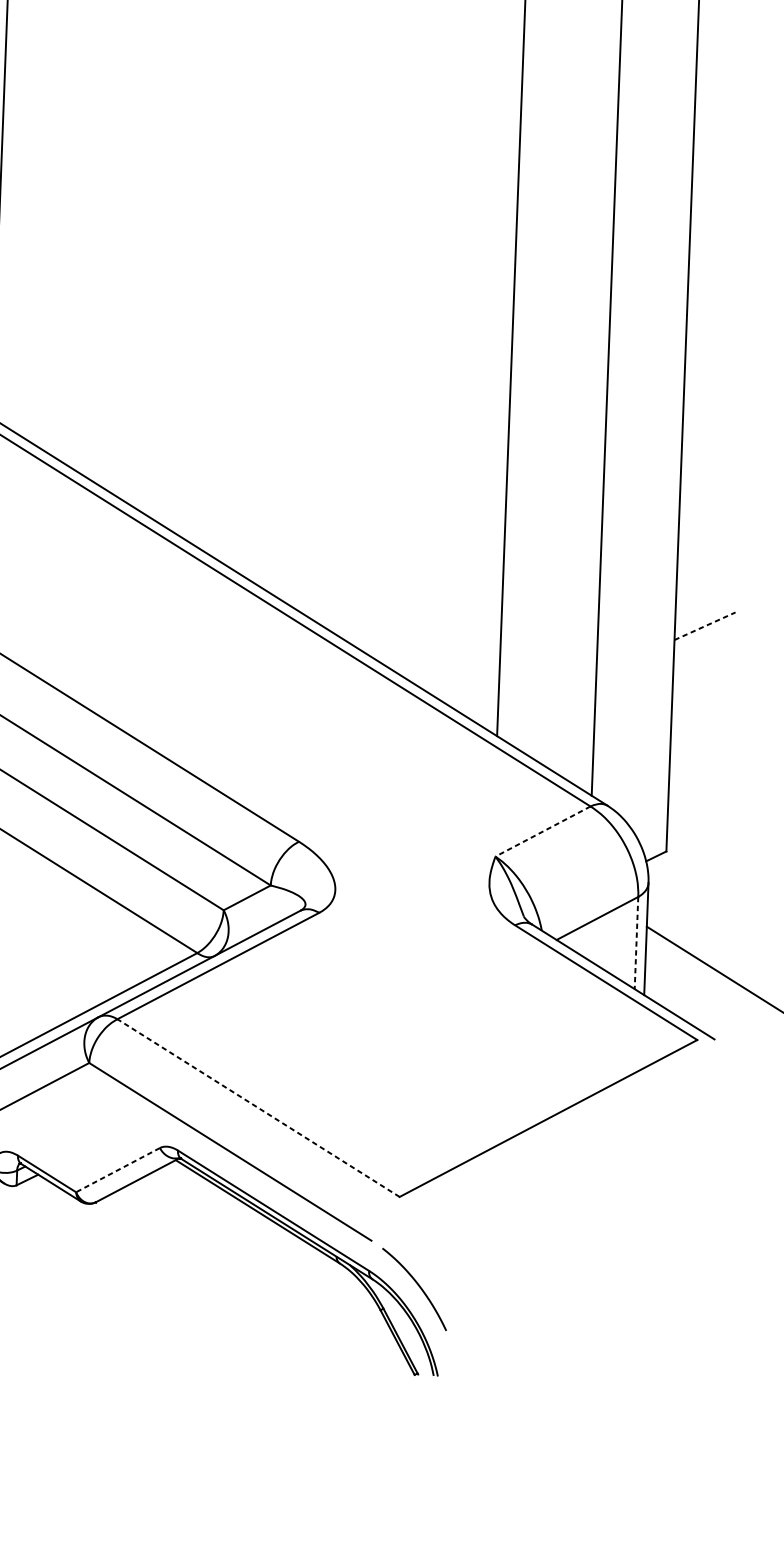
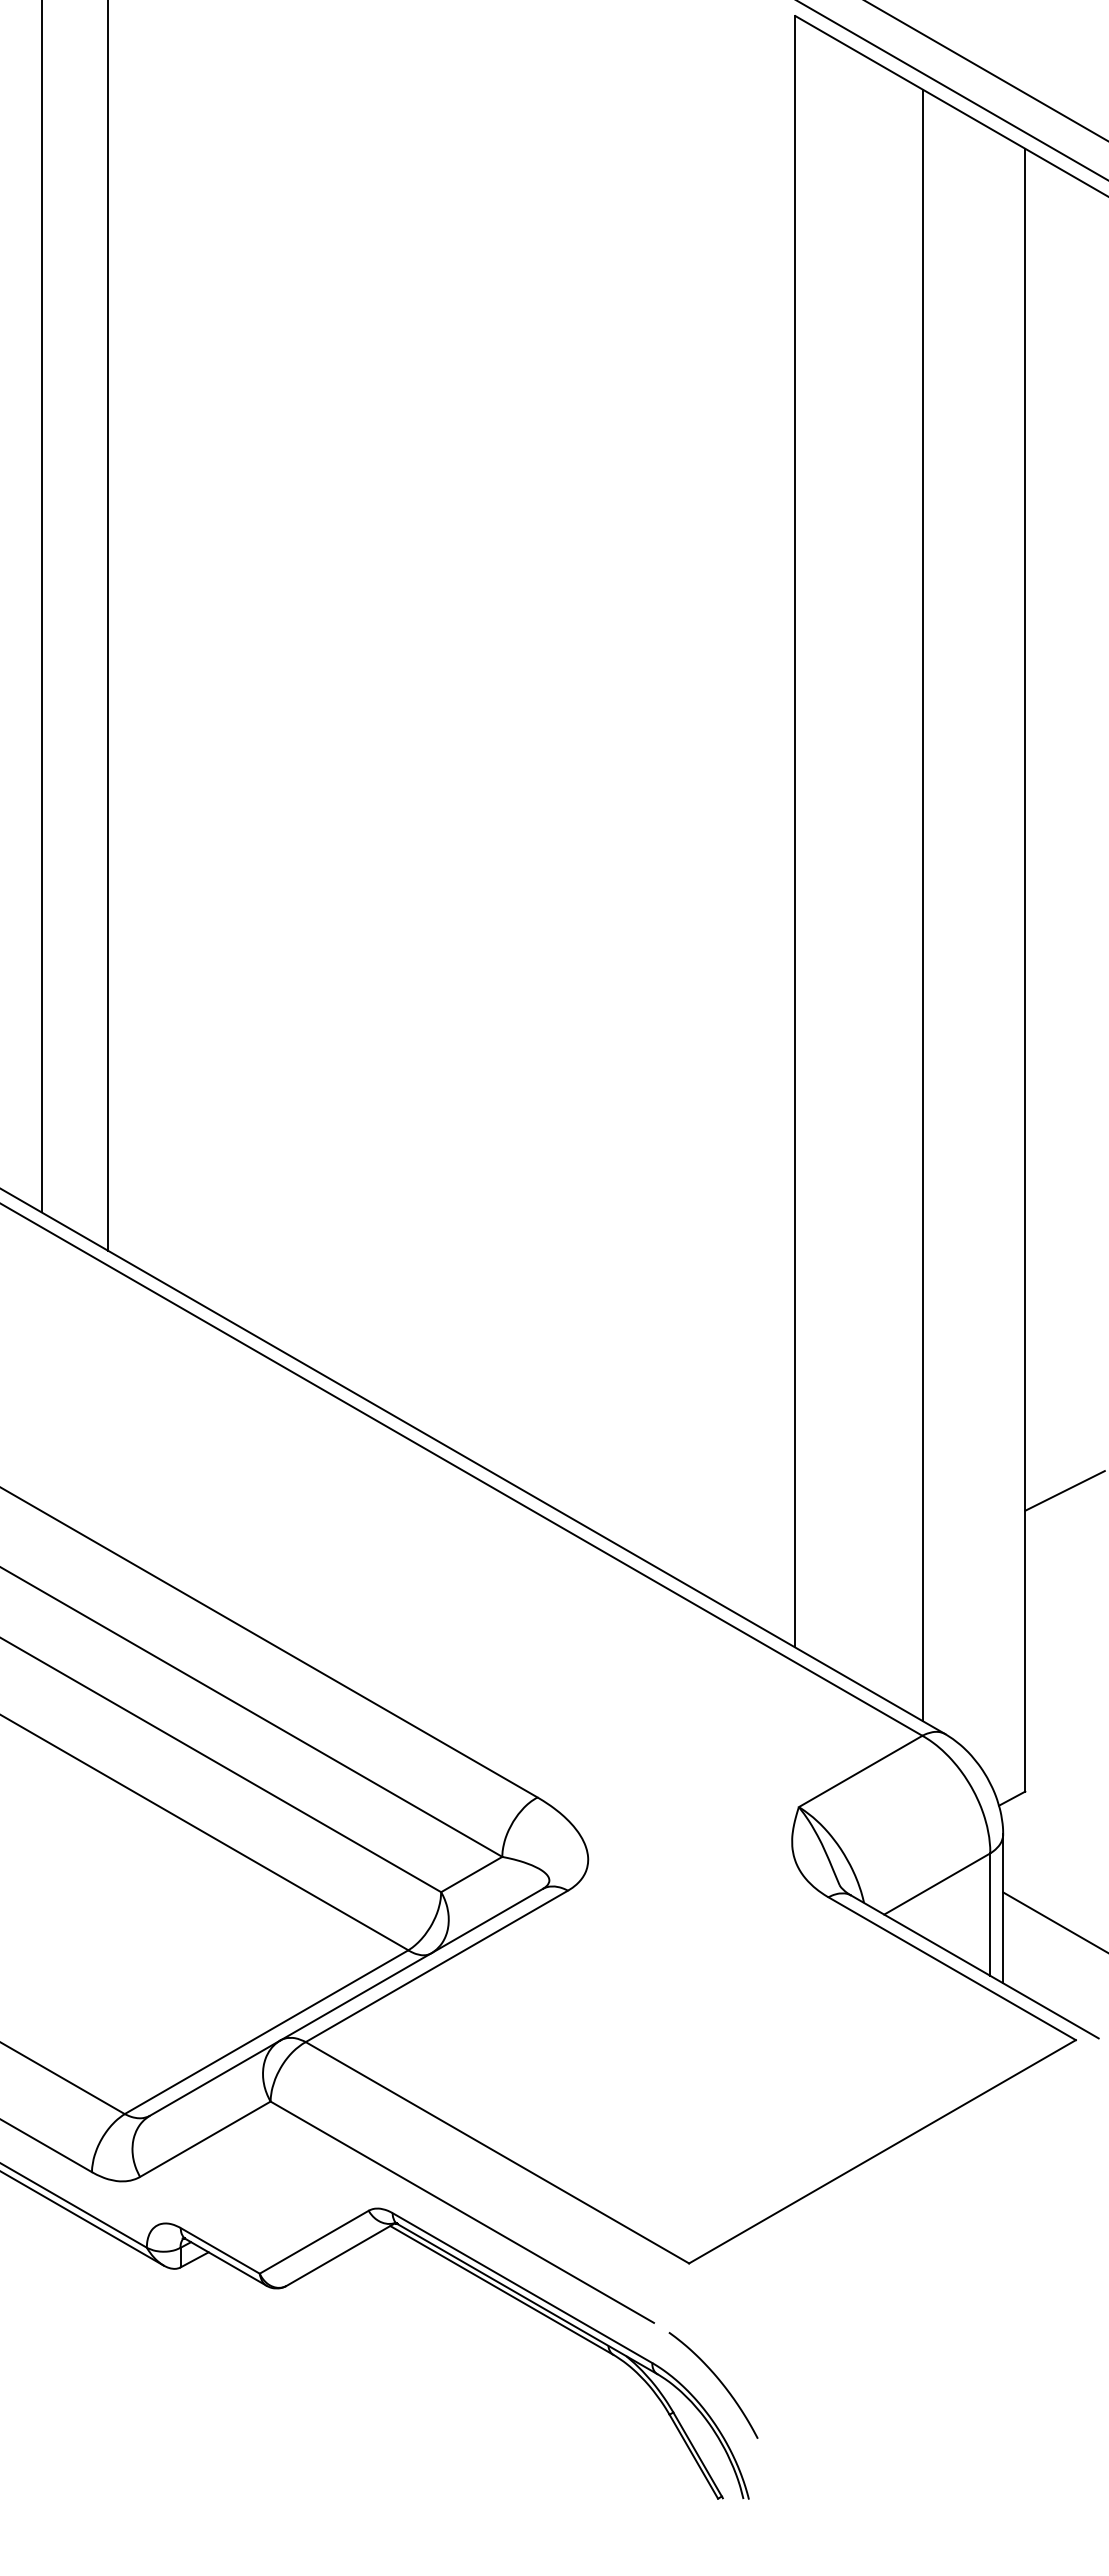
line: (705, 625) -> (1065, 1490), dashed -> solid
line: (542, 831) -> (860, 1771), dashed -> solid
line: (636, 943) -> (990, 1915), dashed -> solid
line: (258, 1107) -> (497, 2152), dashed -> solid
line: (118, 1170) -> (314, 2242), dashed -> solid

